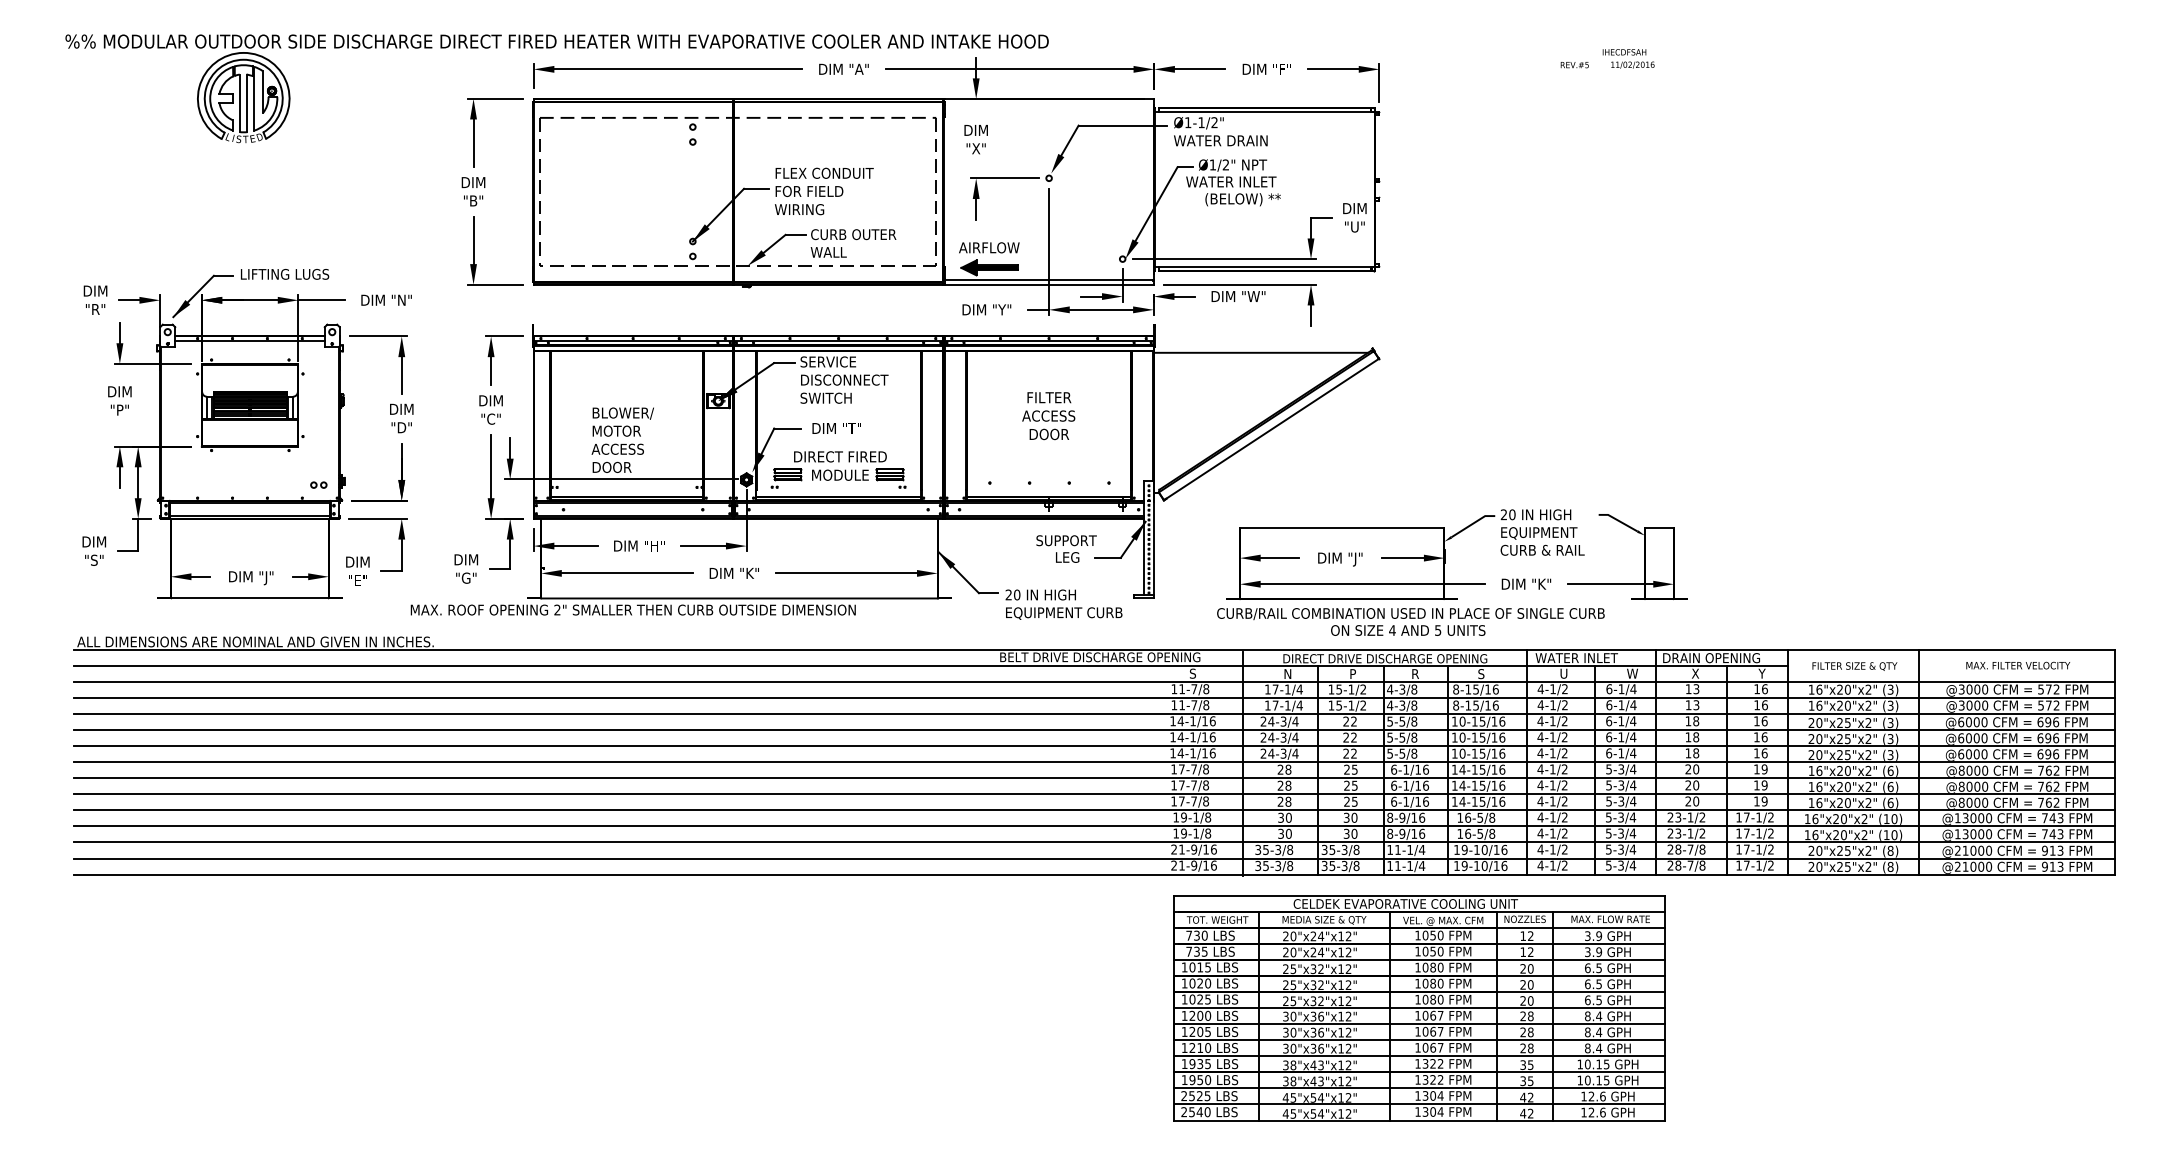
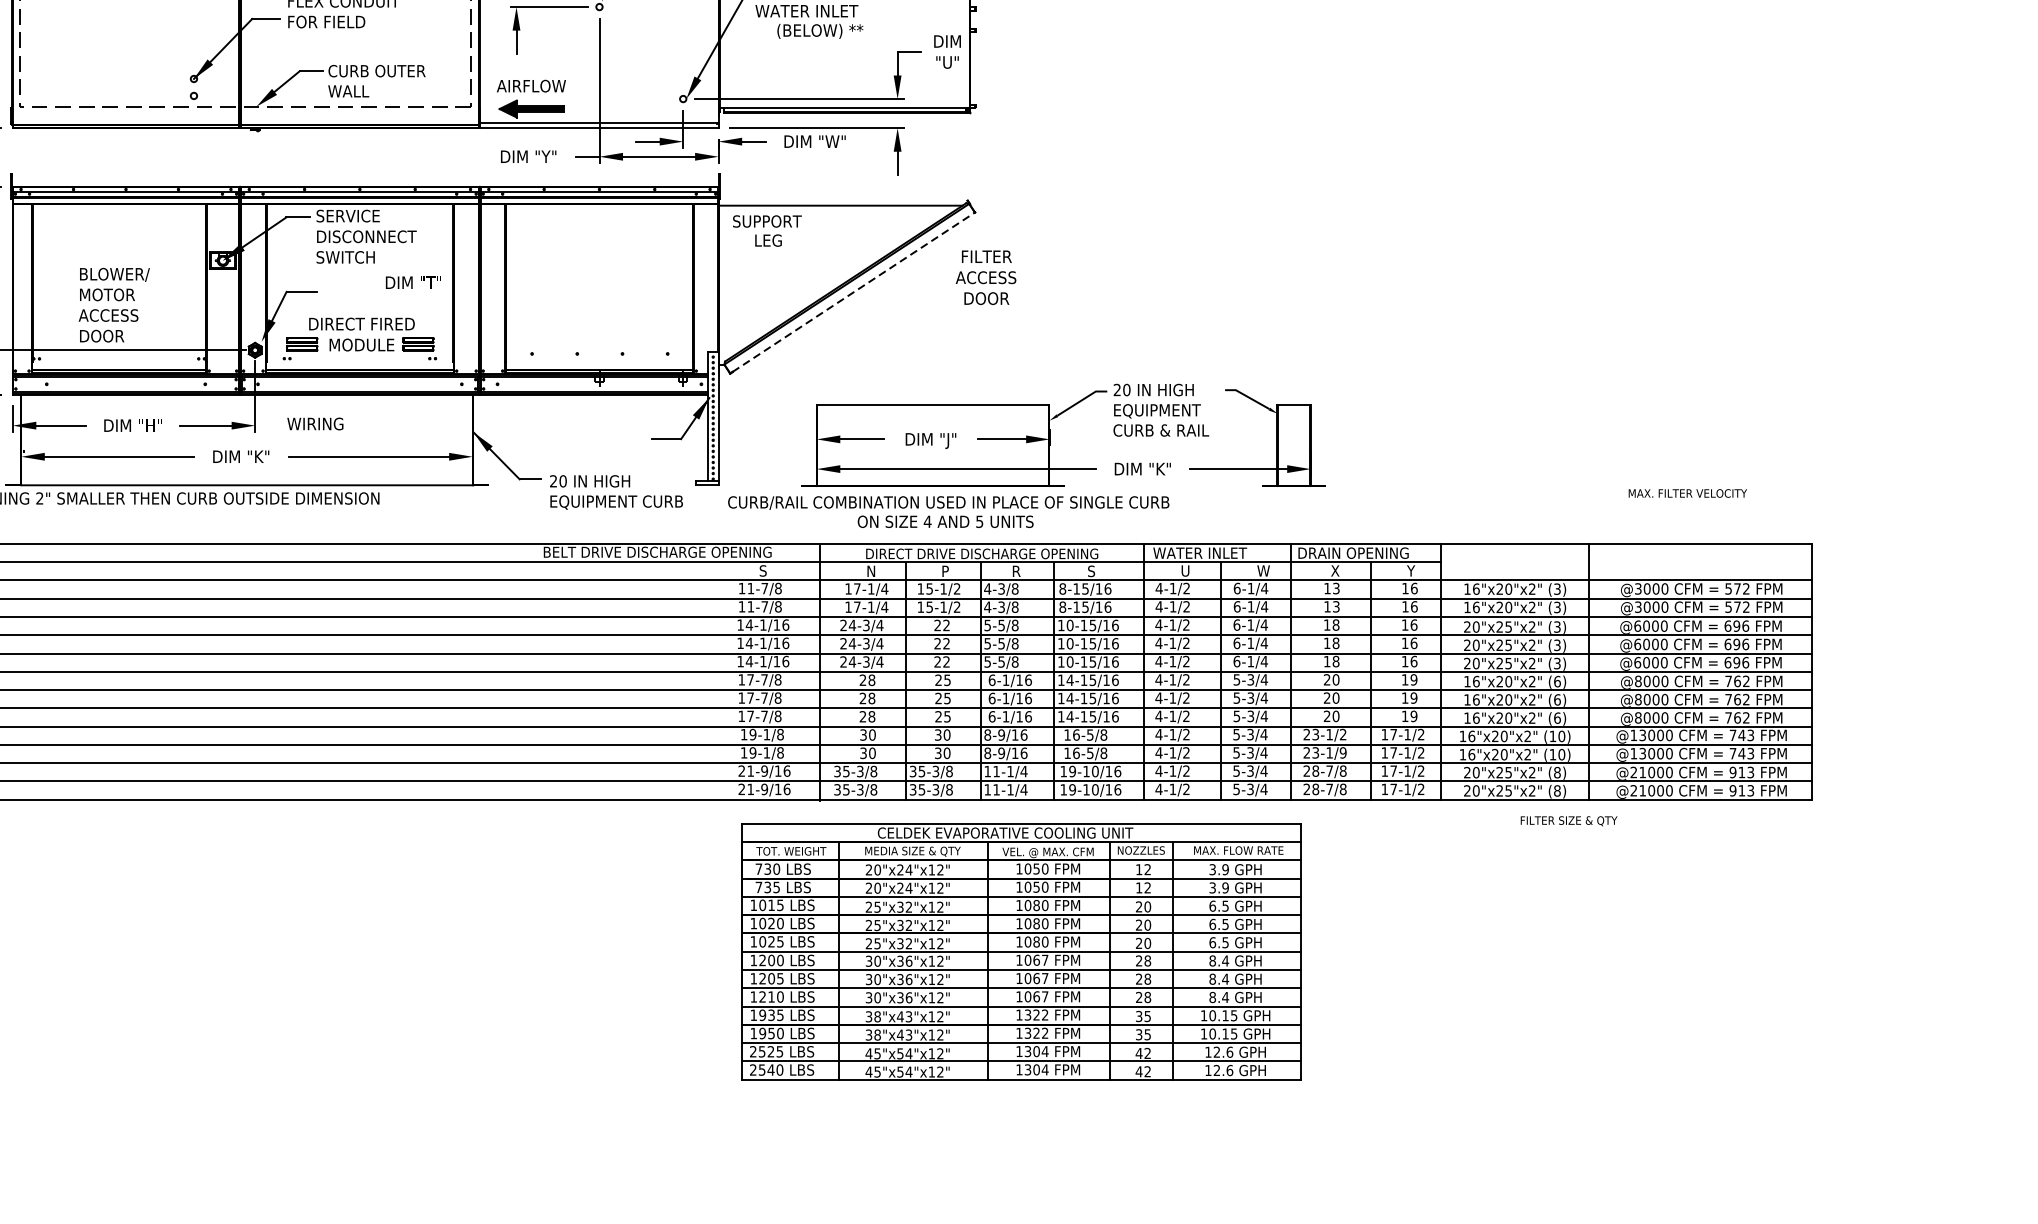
text: (799, 209) -> (315, 423), moved
text: (1048, 416) -> (985, 278), moved
text: (836, 428) -> (413, 282), moved
line: (1272, 428) -> (853, 291), solid -> dashed
text: (1066, 548) -> (767, 230), moved
text: (1410, 621) -> (948, 511), moved
text: (2018, 665) -> (1688, 493), moved
text: (1854, 666) -> (1568, 821), moved
text: (1702, 833) -> (1343, 752), 23-1/2 -> 23-1/9

